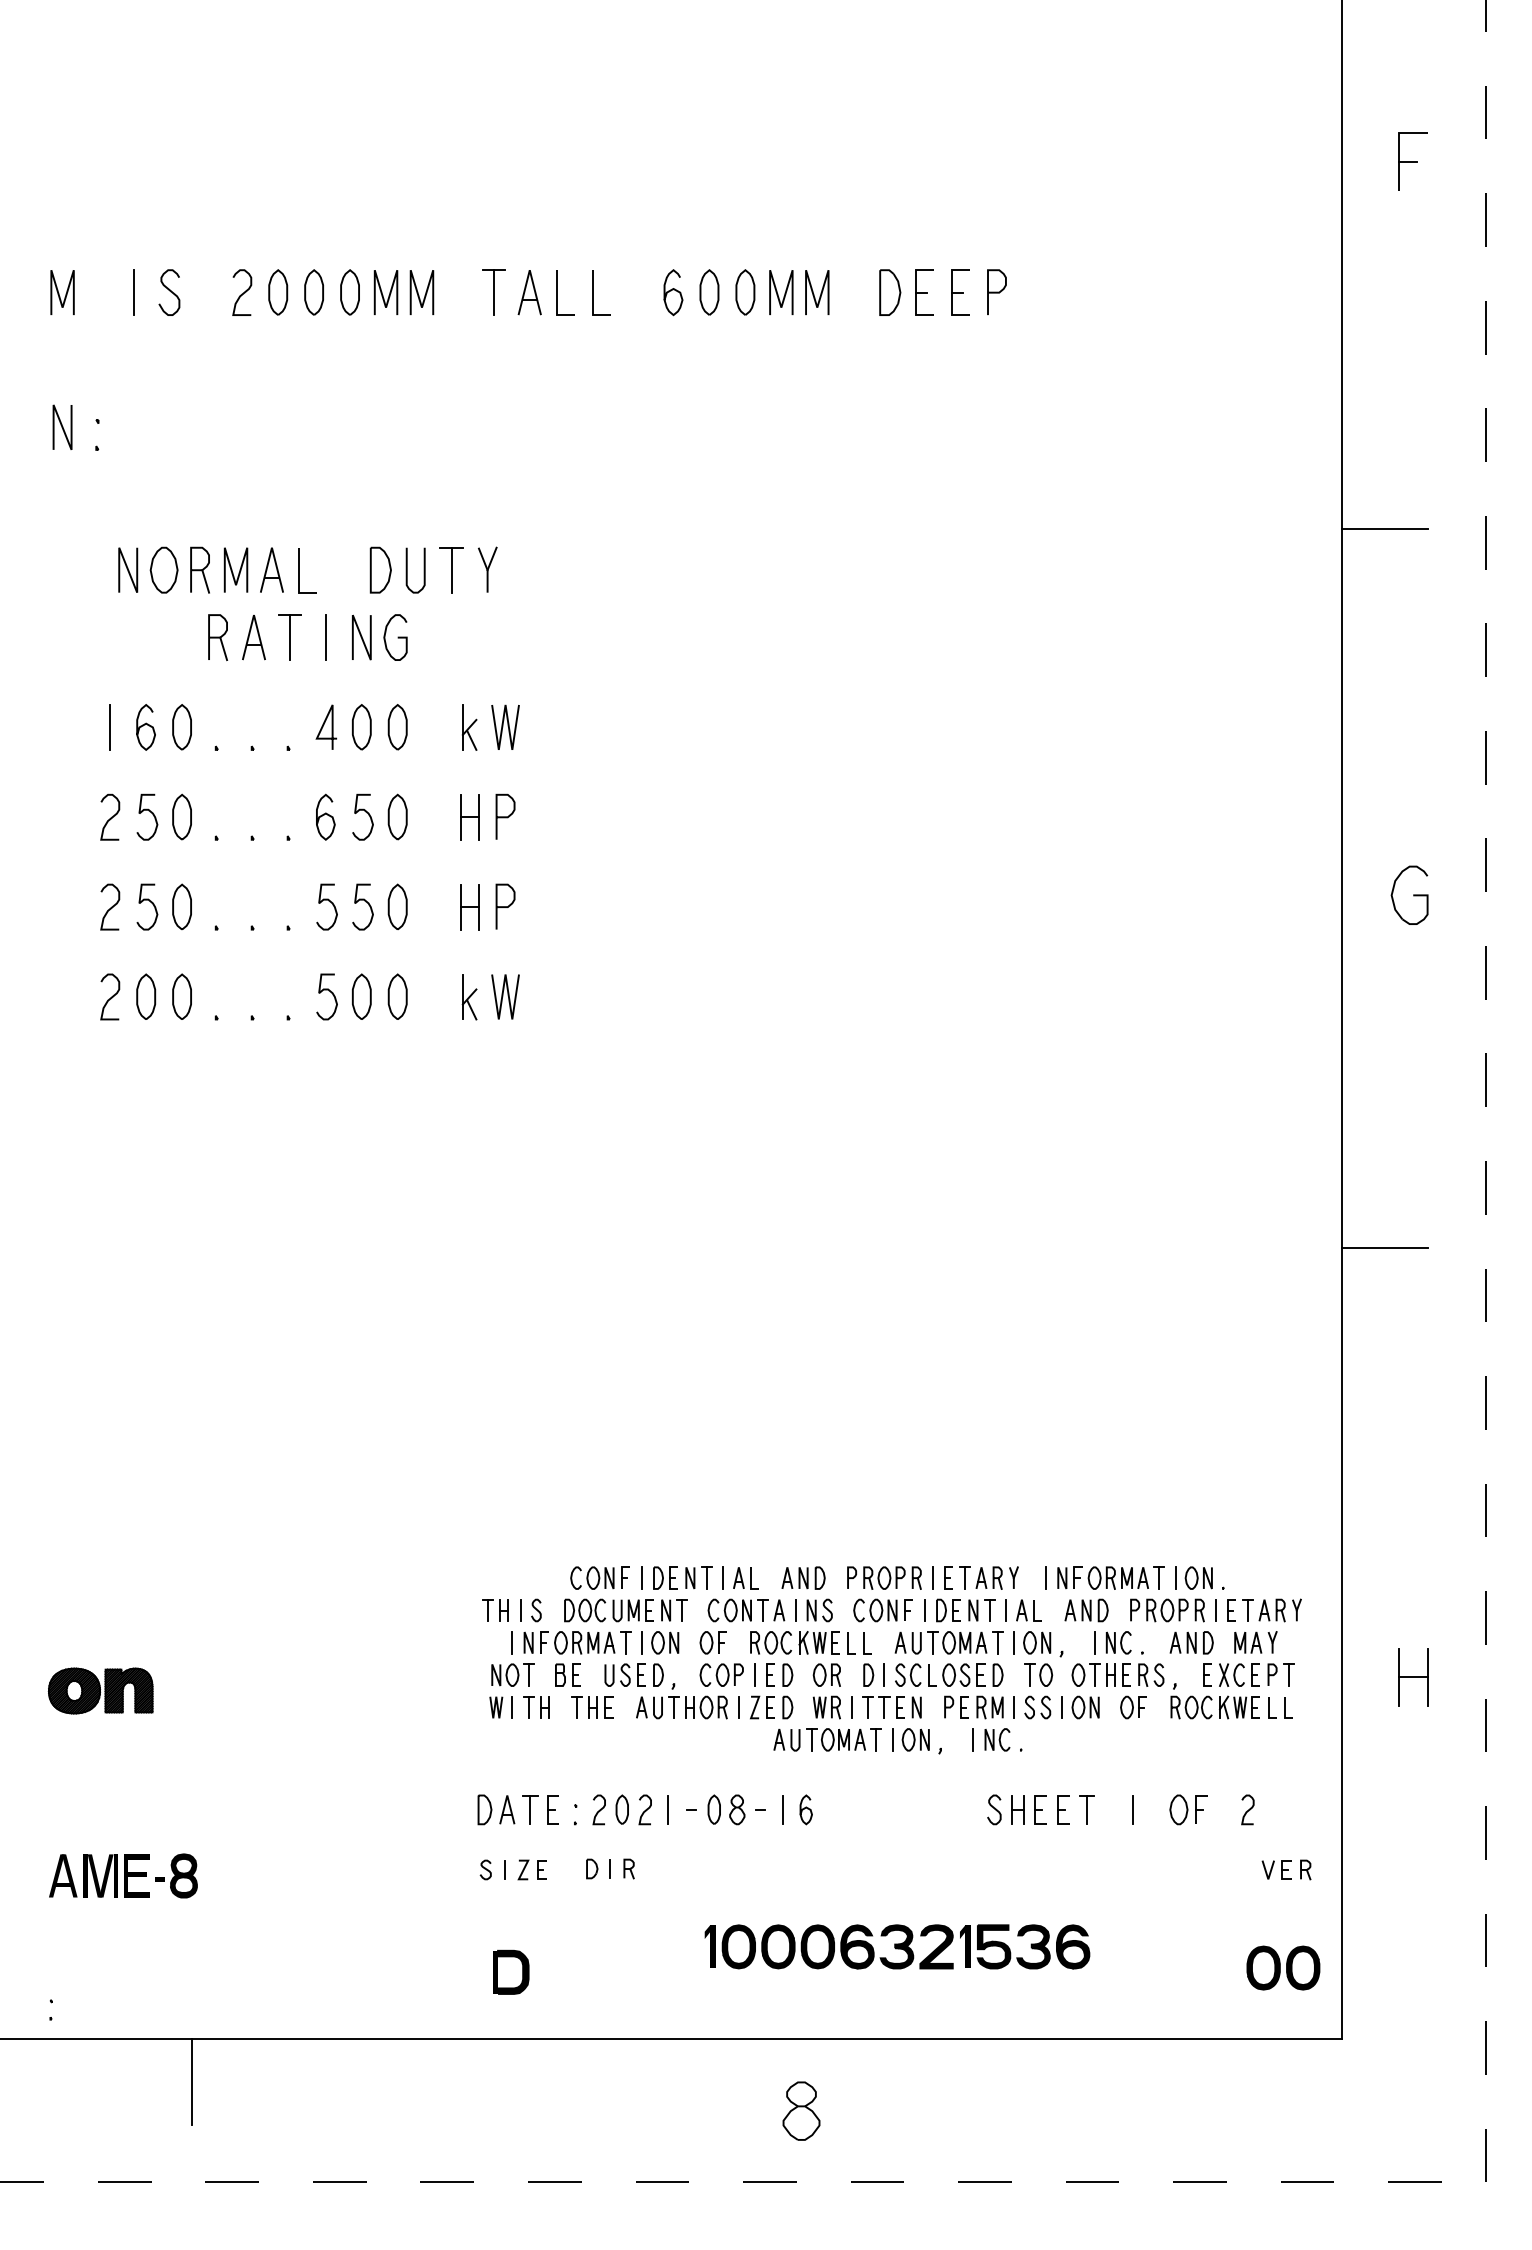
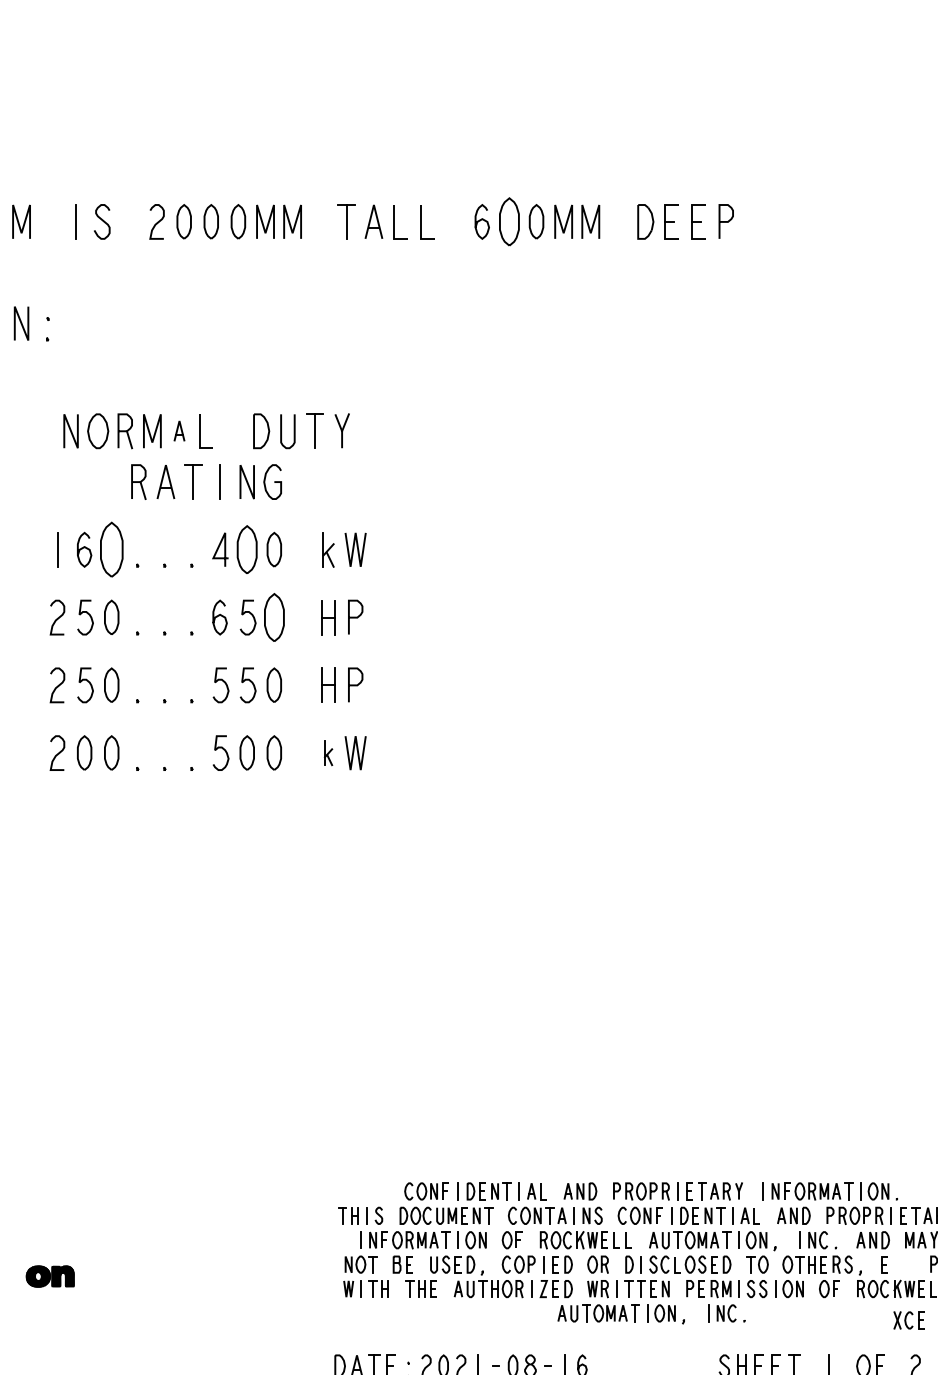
part: (709, 292) -> (509, 221), size x1.4
part: (271, 569) -> (179, 430), size x0.6
part: (181, 727) -> (111, 549), size x1.6
part: (361, 727) -> (247, 549), size x1.4
part: (397, 816) -> (274, 617), size x1.4
part: (469, 997) -> (328, 753), size x0.7
part: (1239, 1674) -> (909, 1319), moved
part: (100, 1690) -> (50, 1276), size x0.6

